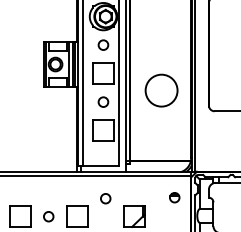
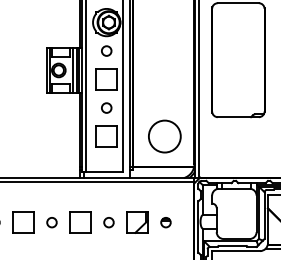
circle: (161, 90) -> (164, 136), moved
part: (174, 197) -> (165, 222), moved
circle: (105, 198) -> (108, 222), moved

